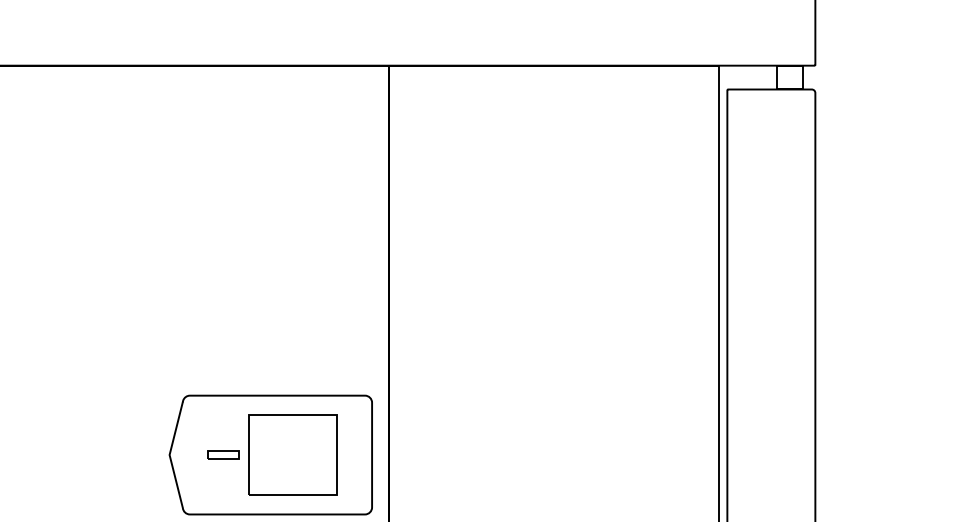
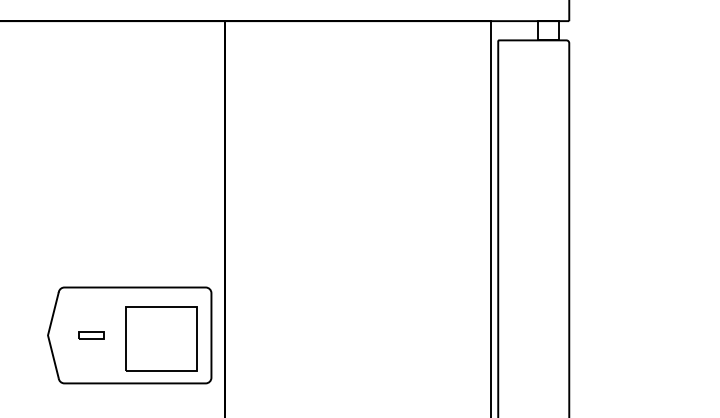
part: (292, 454) -> (160, 338), moved

